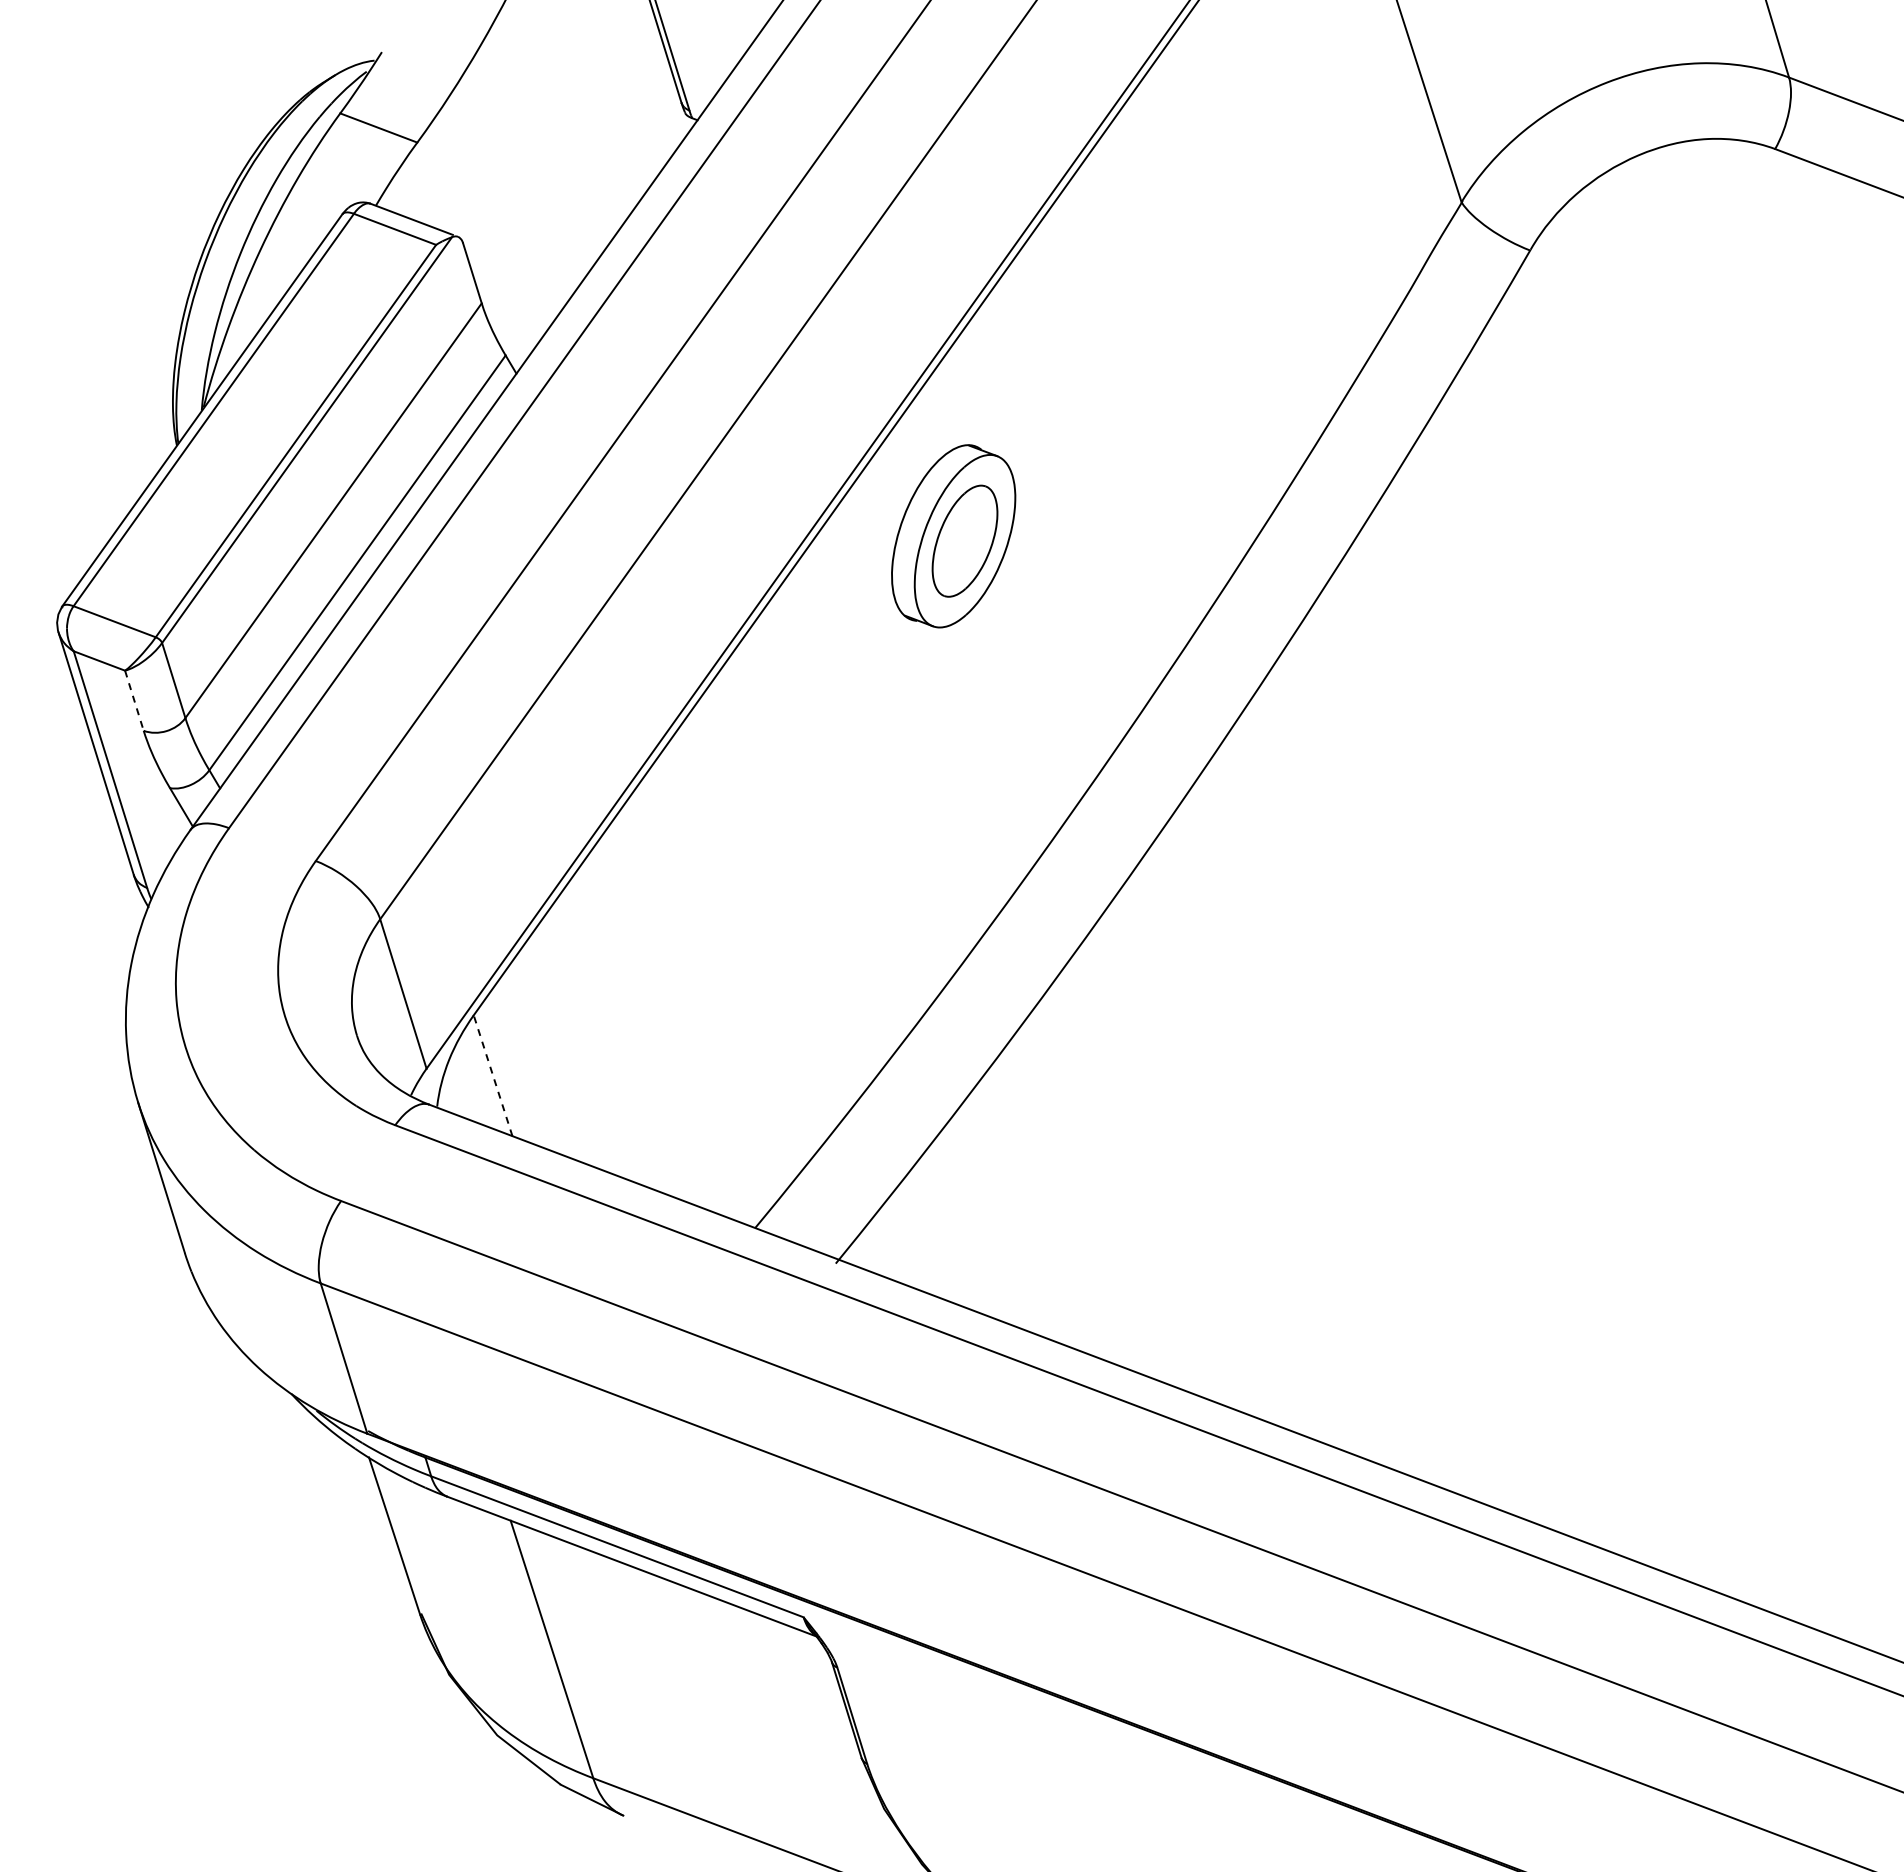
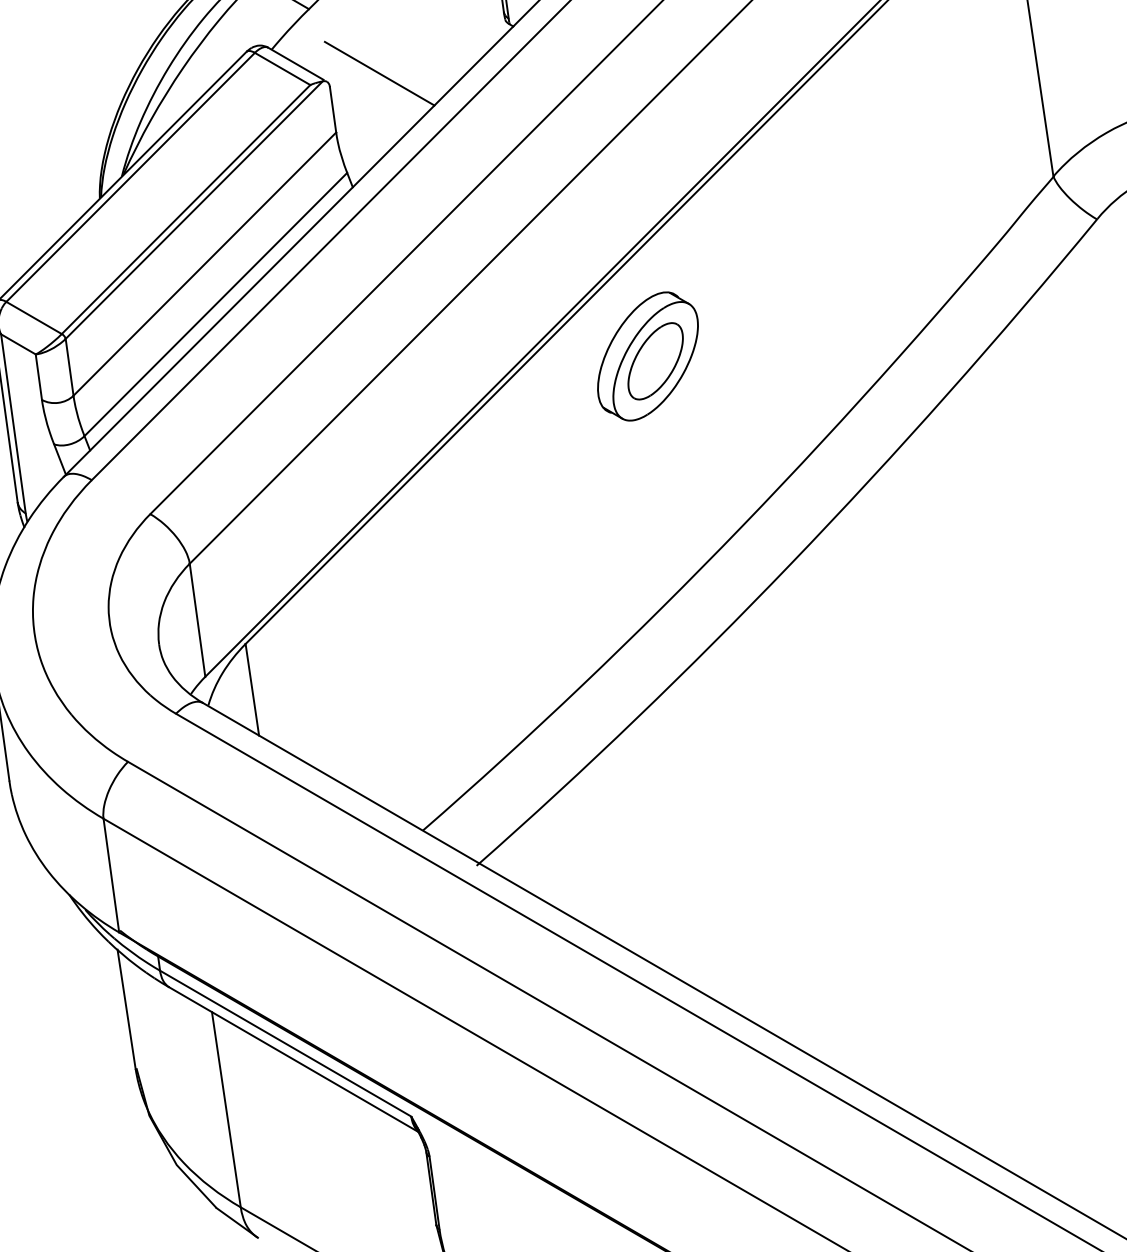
line: (527, 213) -> (379, 73), added
line: (134, 701) -> (38, 377), dashed -> solid
line: (492, 1075) -> (251, 689), dashed -> solid

